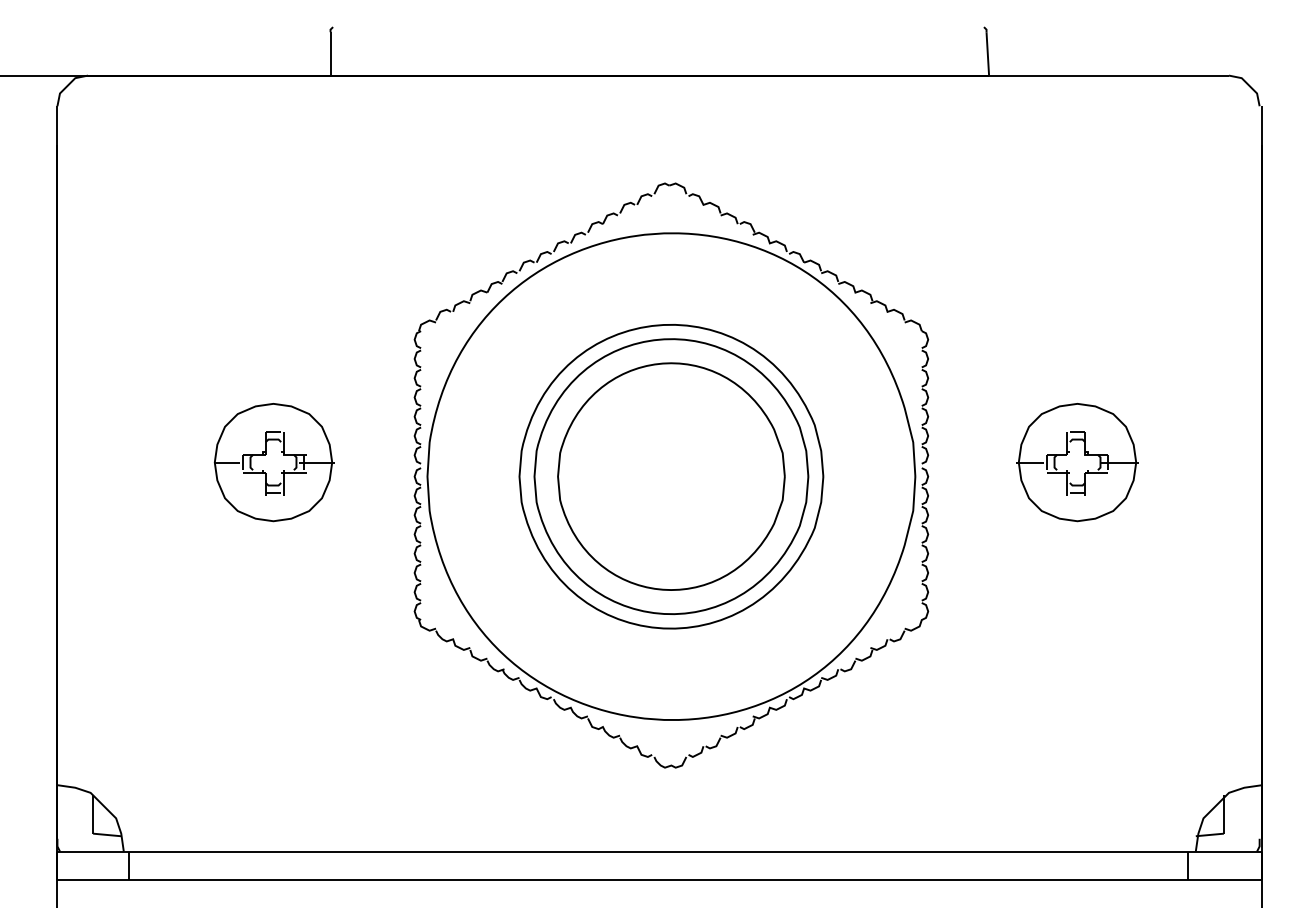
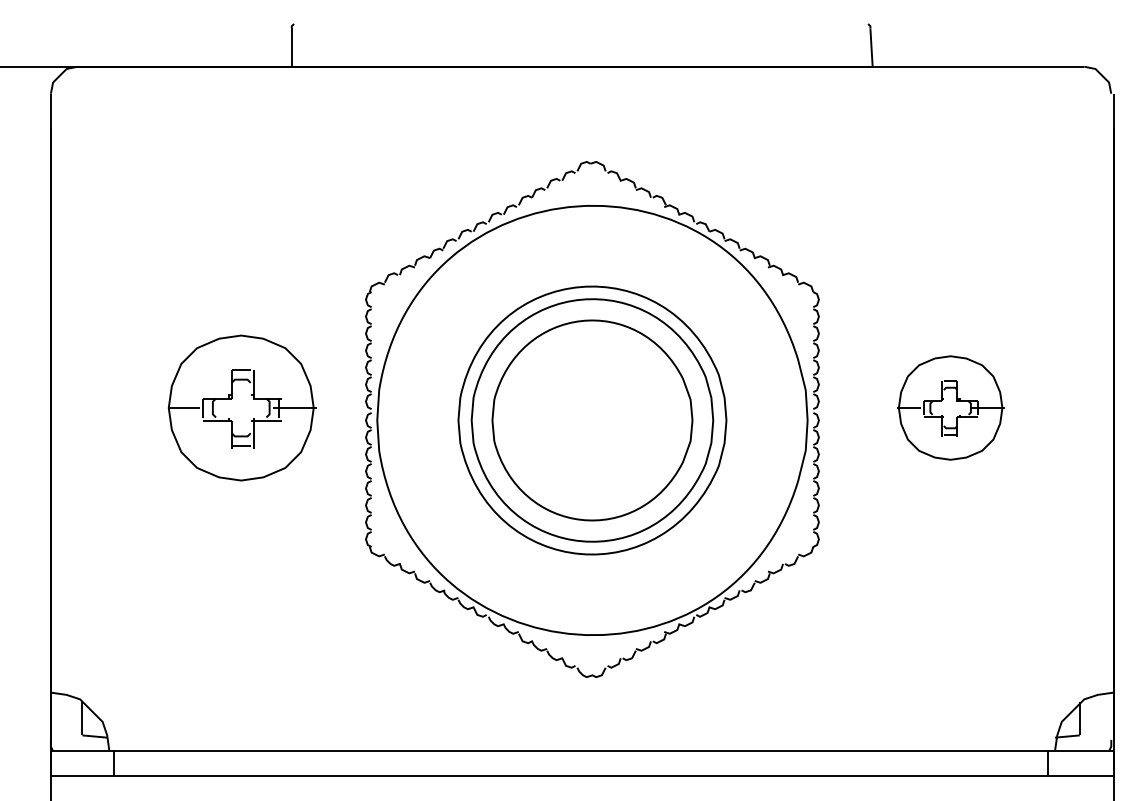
part: (273, 461) -> (241, 407), size x1.4

